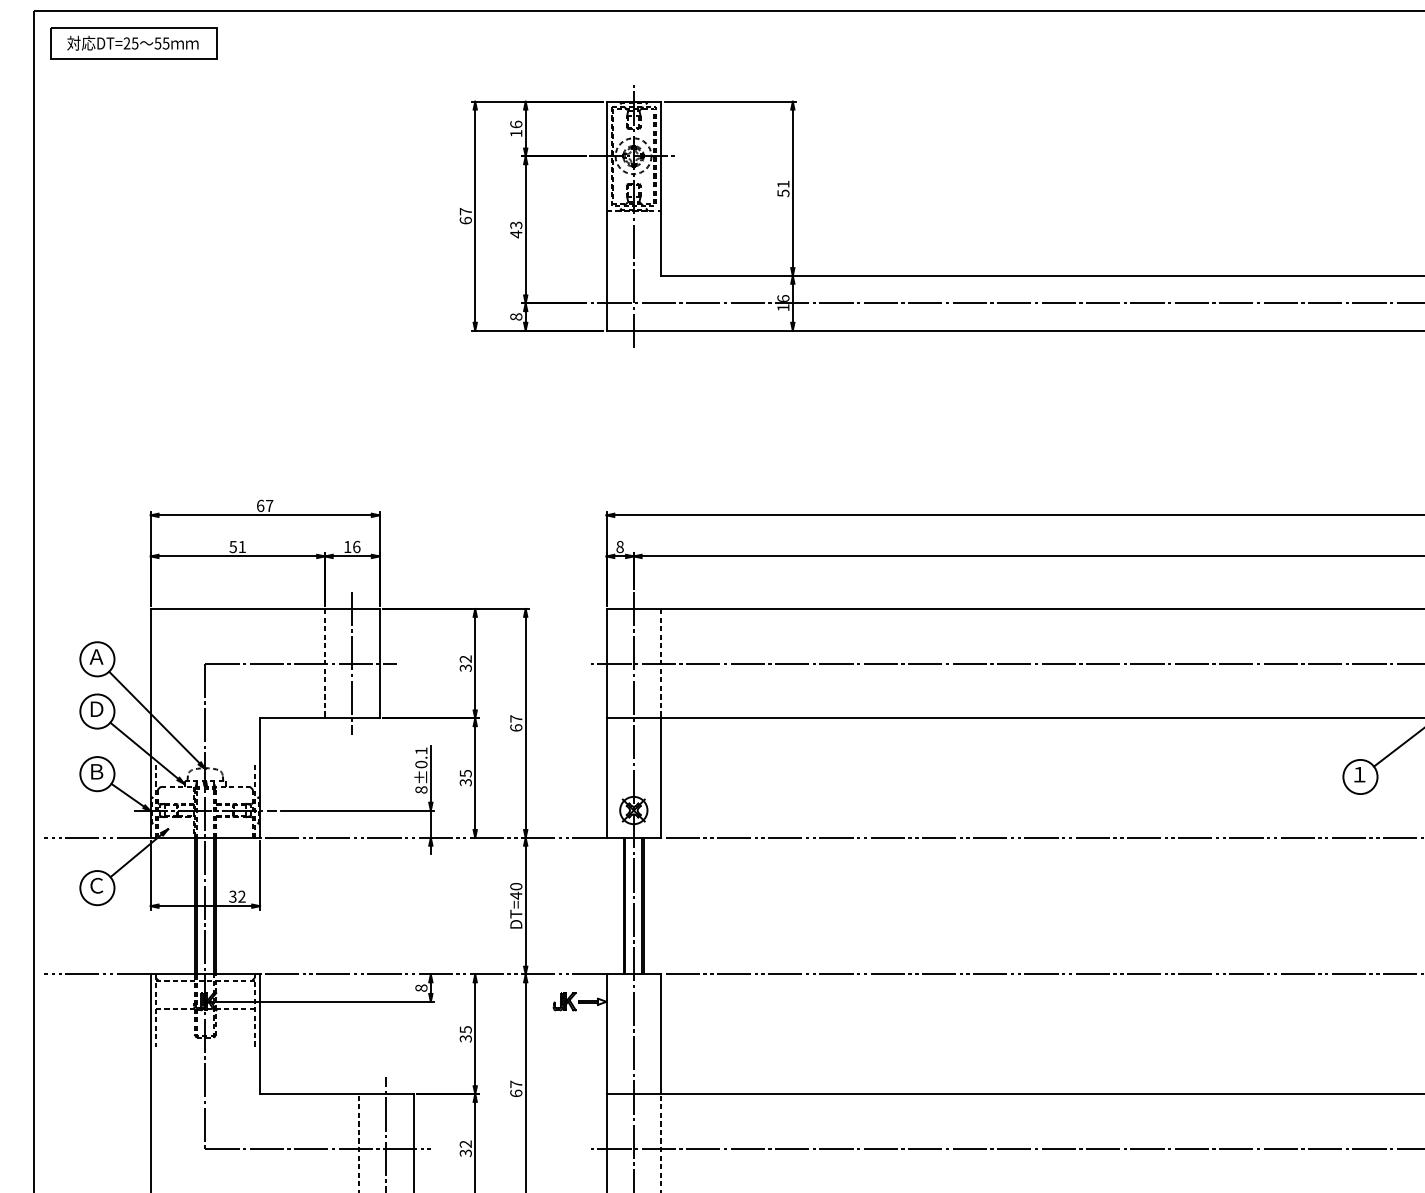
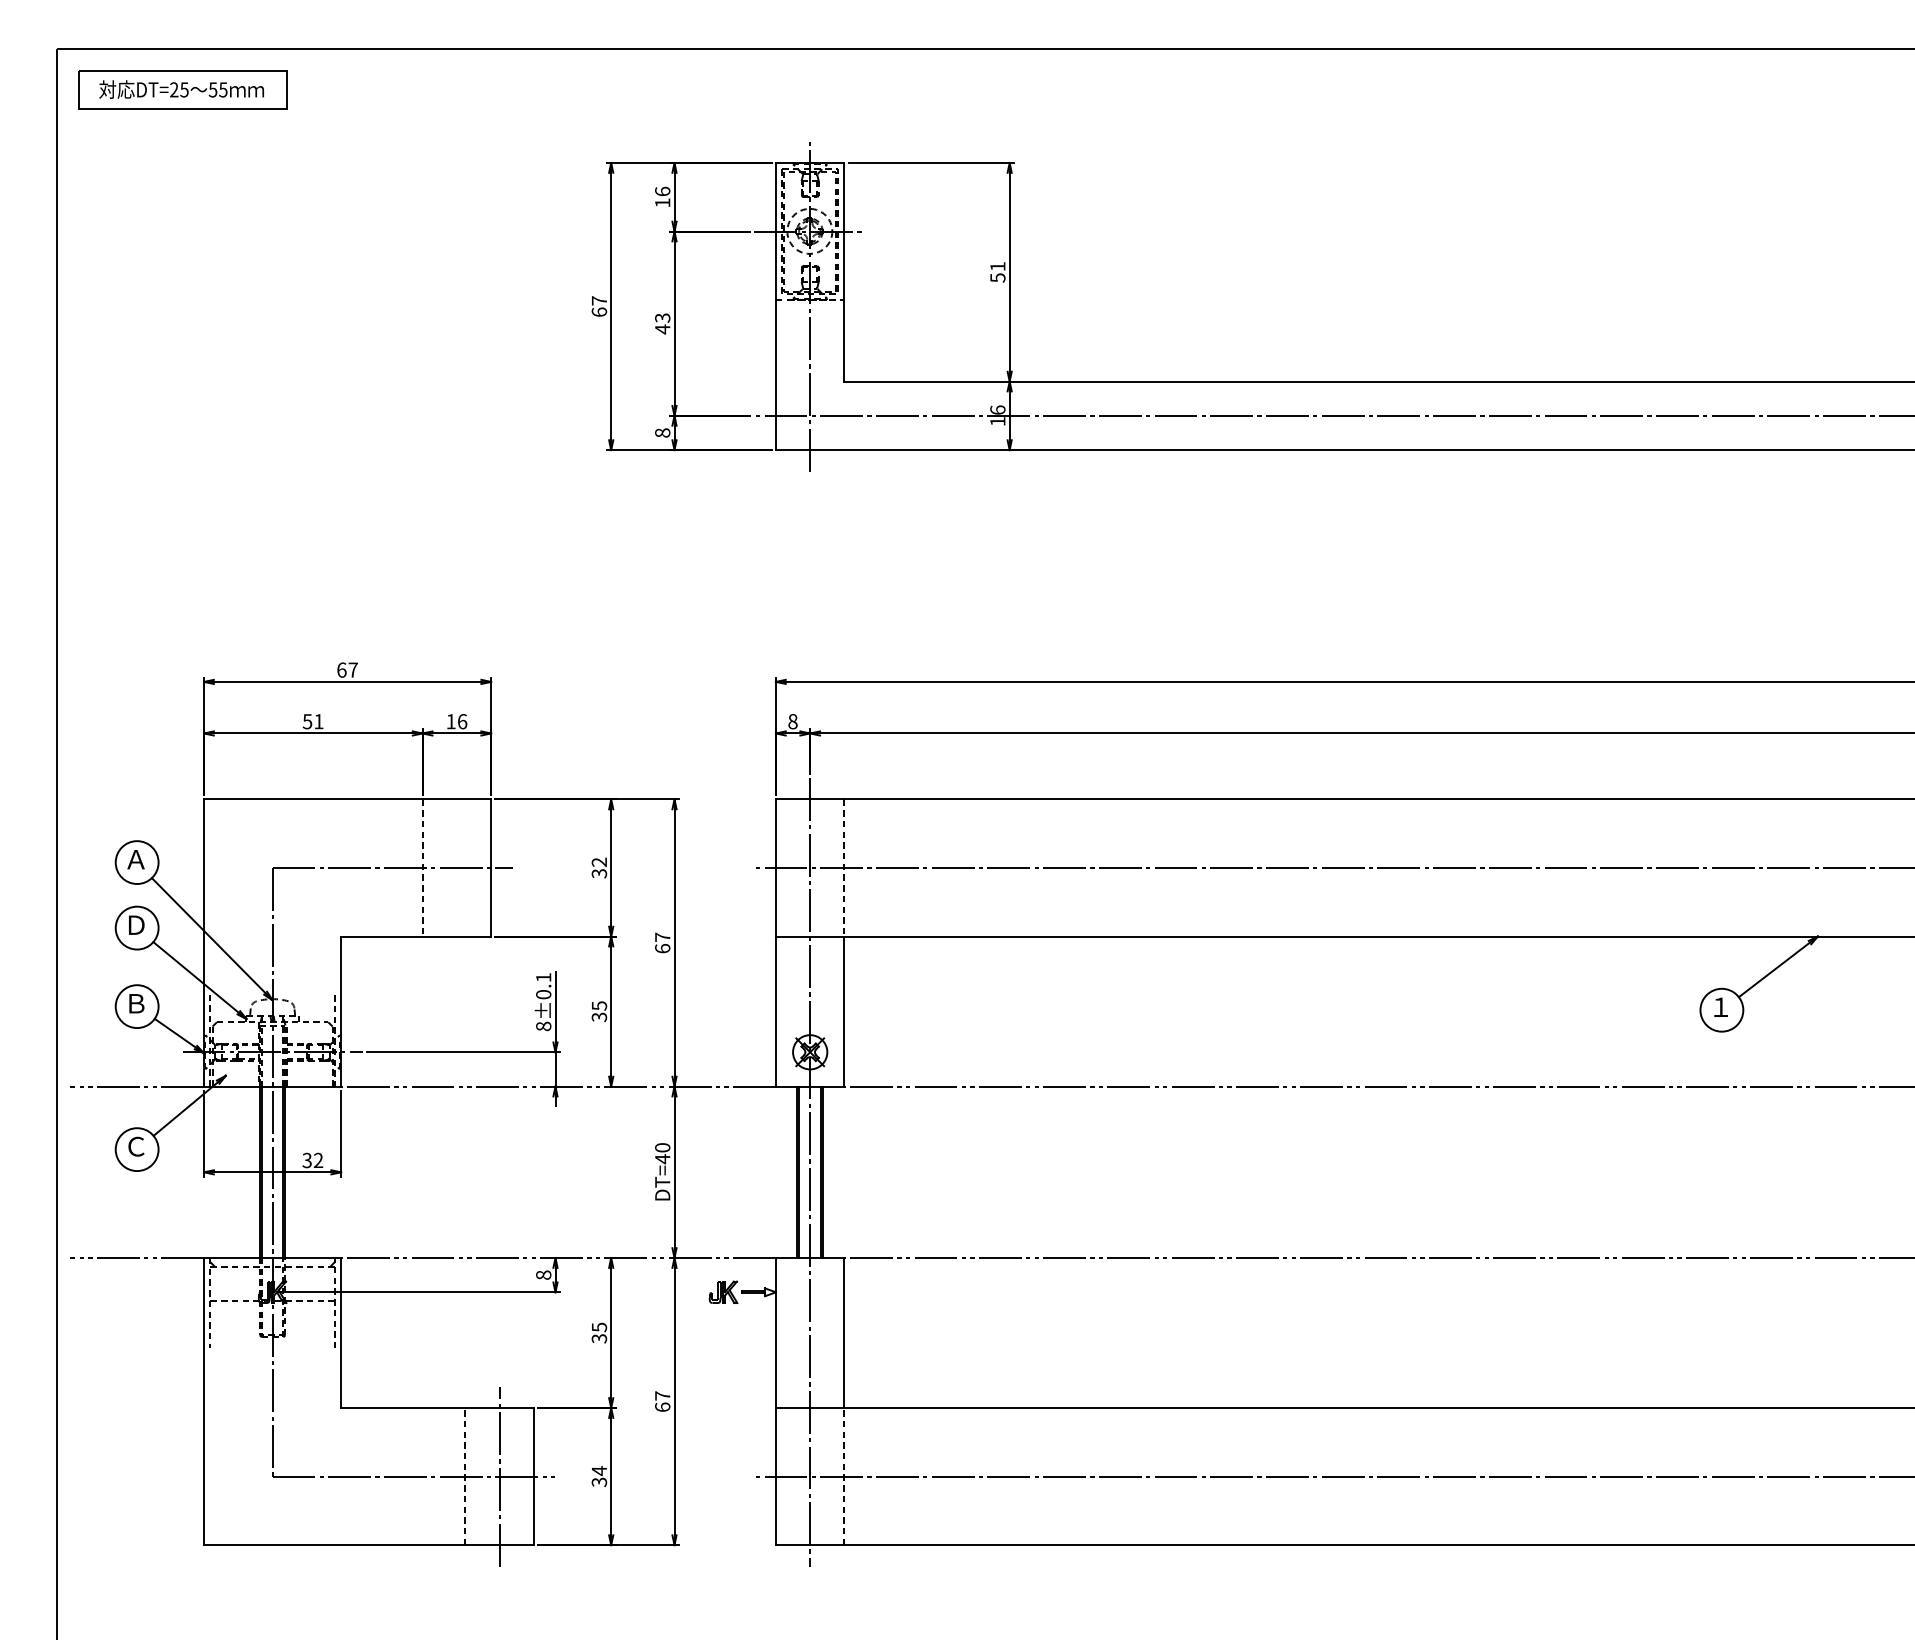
line: (351, 663) -> (456, 867), removed
text: (465, 1144) -> (598, 1471), 32 -> 34

